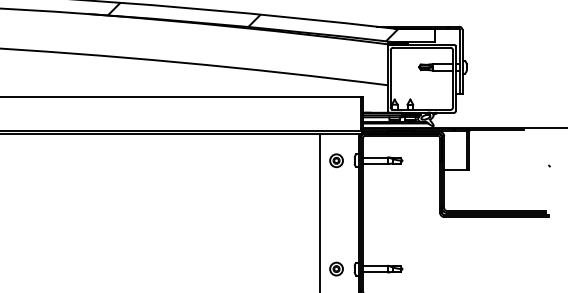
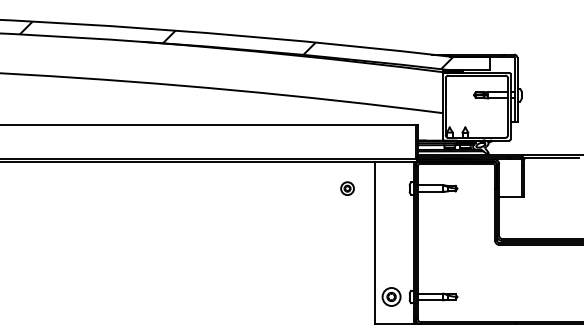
part: (336, 160) -> (347, 188), moved
part: (336, 268) -> (391, 296), size x1.4

